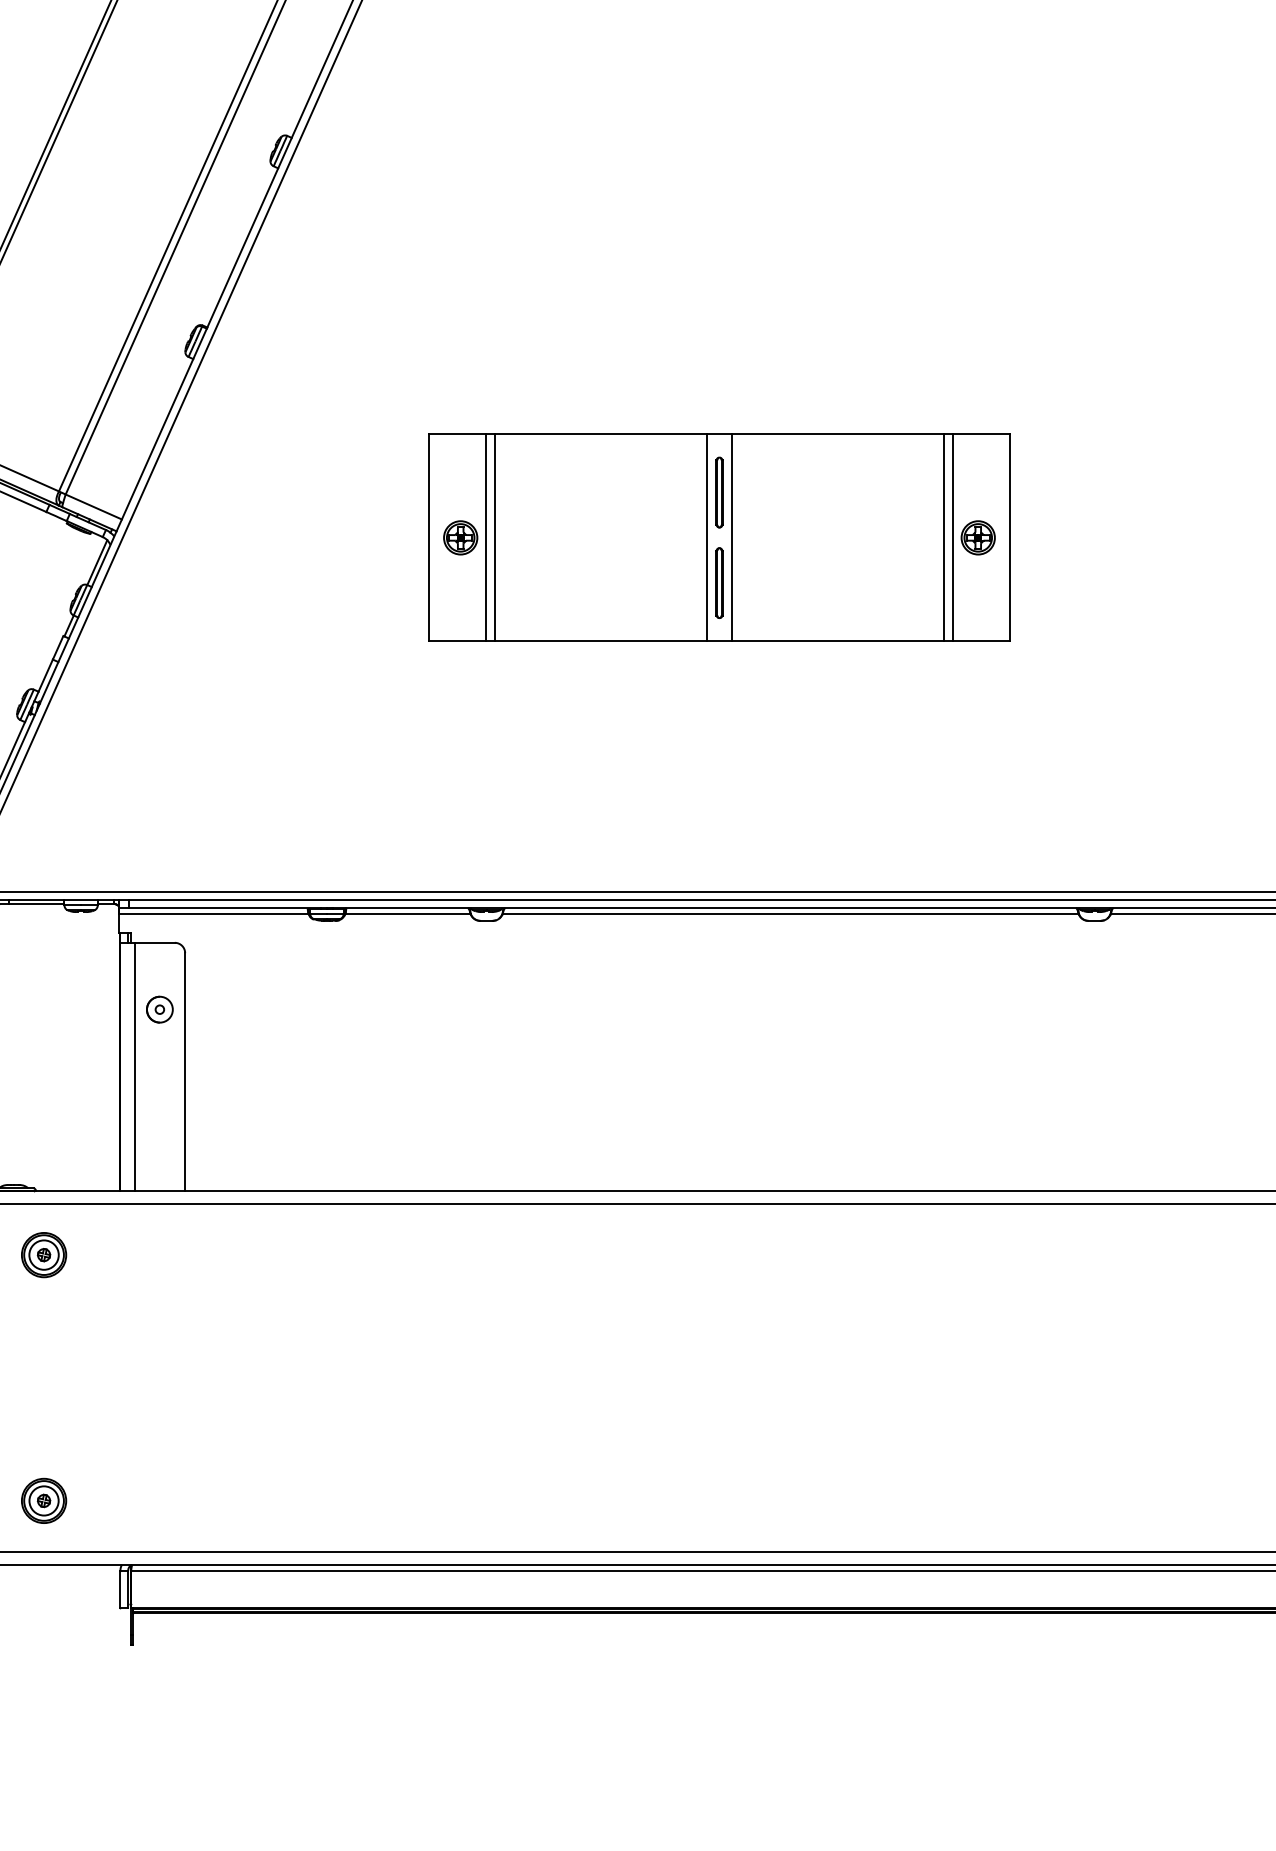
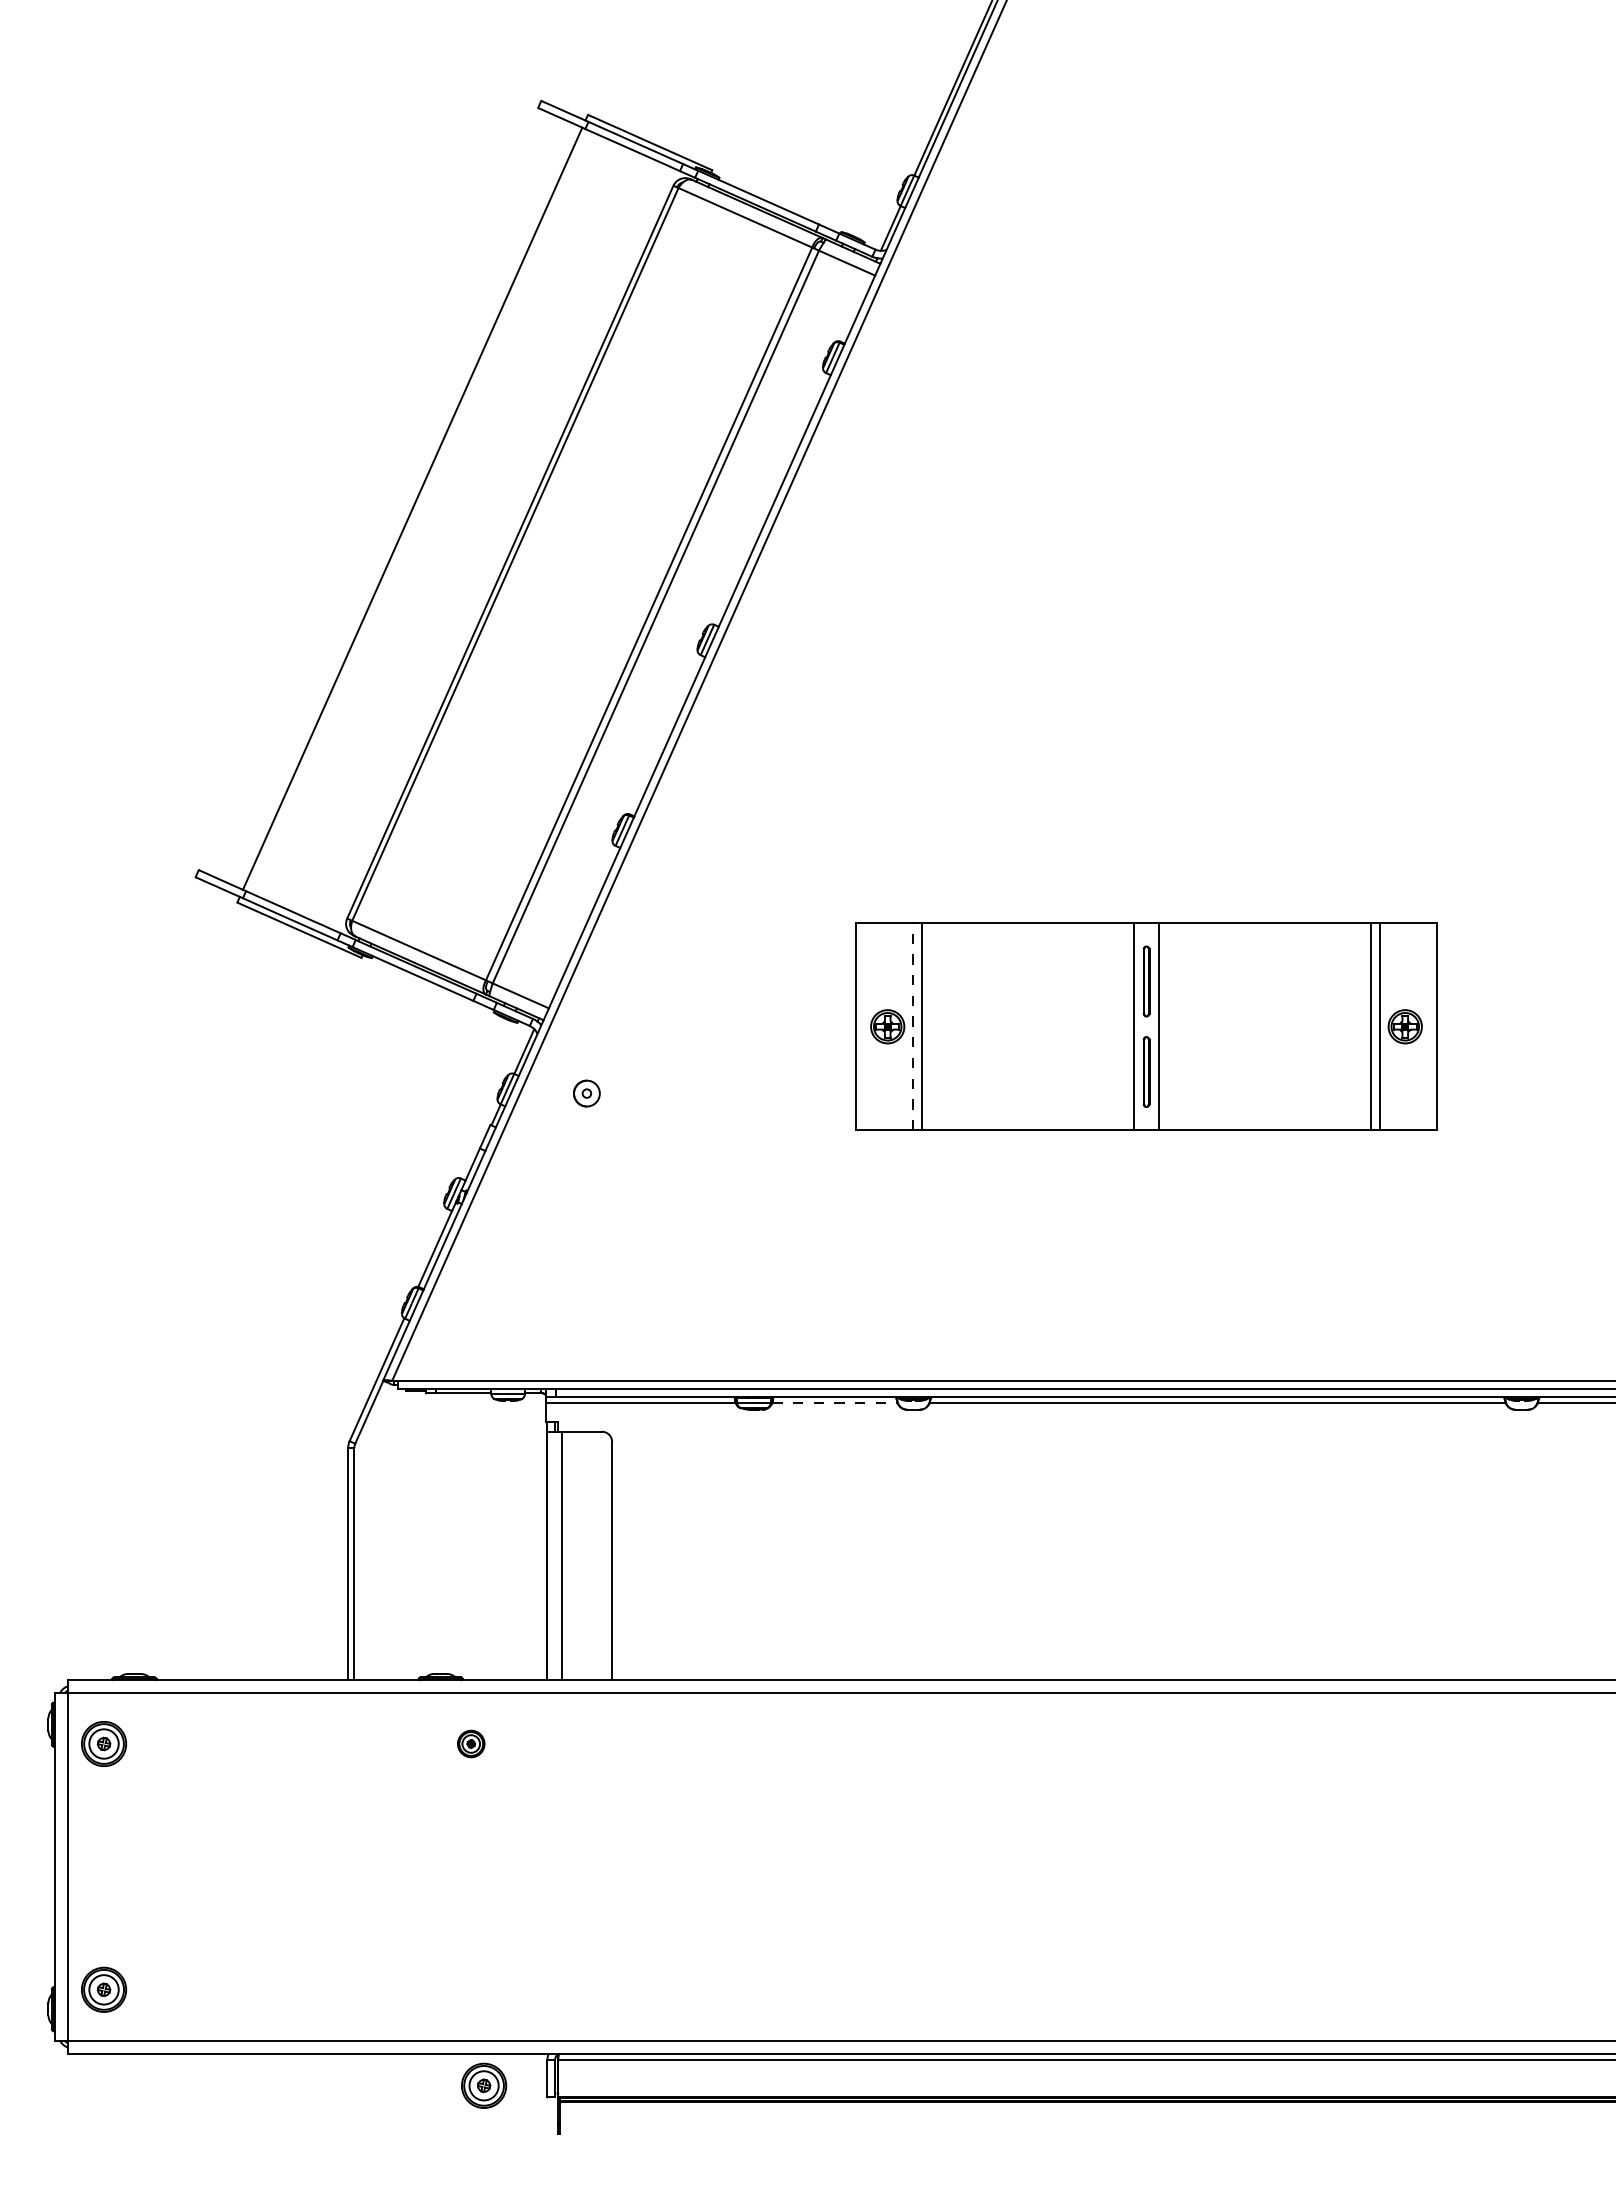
line: (486, 537) -> (913, 1026), solid -> dashed
line: (407, 914) -> (834, 1403), solid -> dashed
part: (159, 1009) -> (586, 1093), moved
part: (44, 1254) -> (471, 1743), size x0.6
part: (44, 1500) -> (484, 2085), moved

